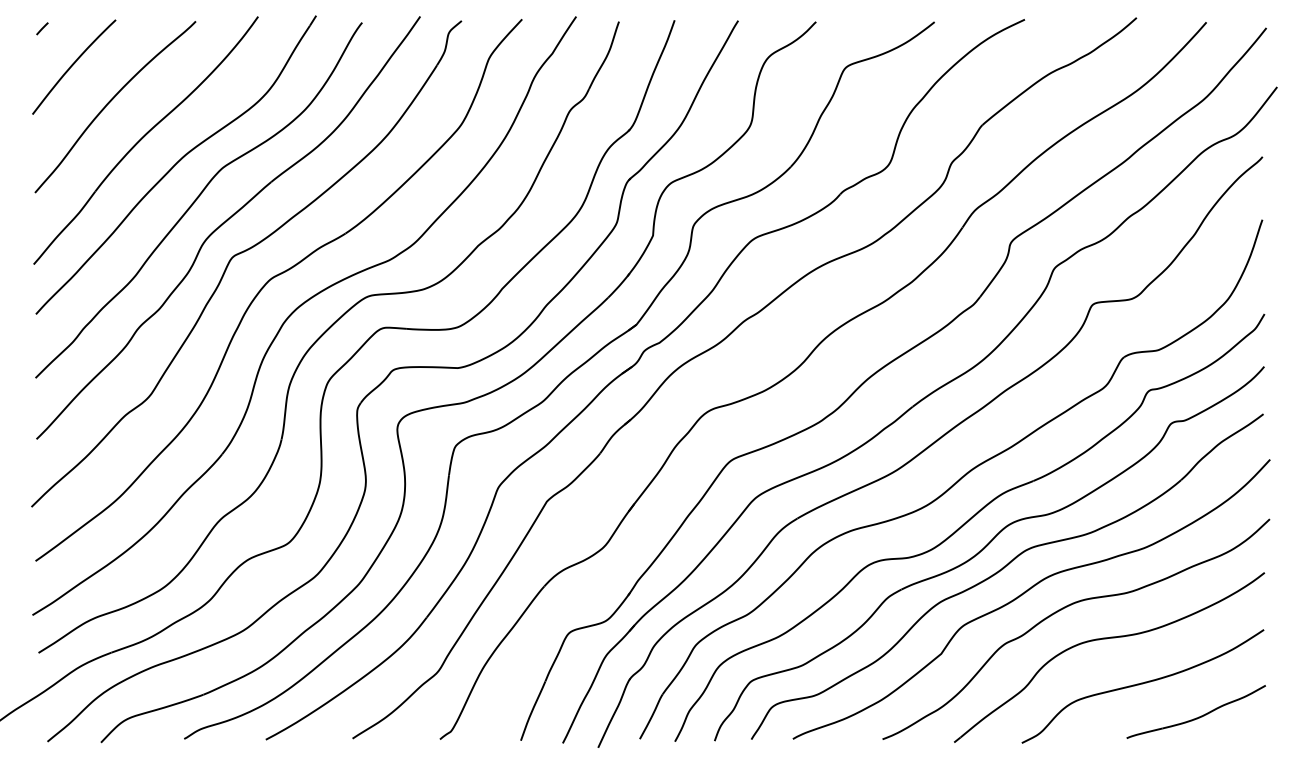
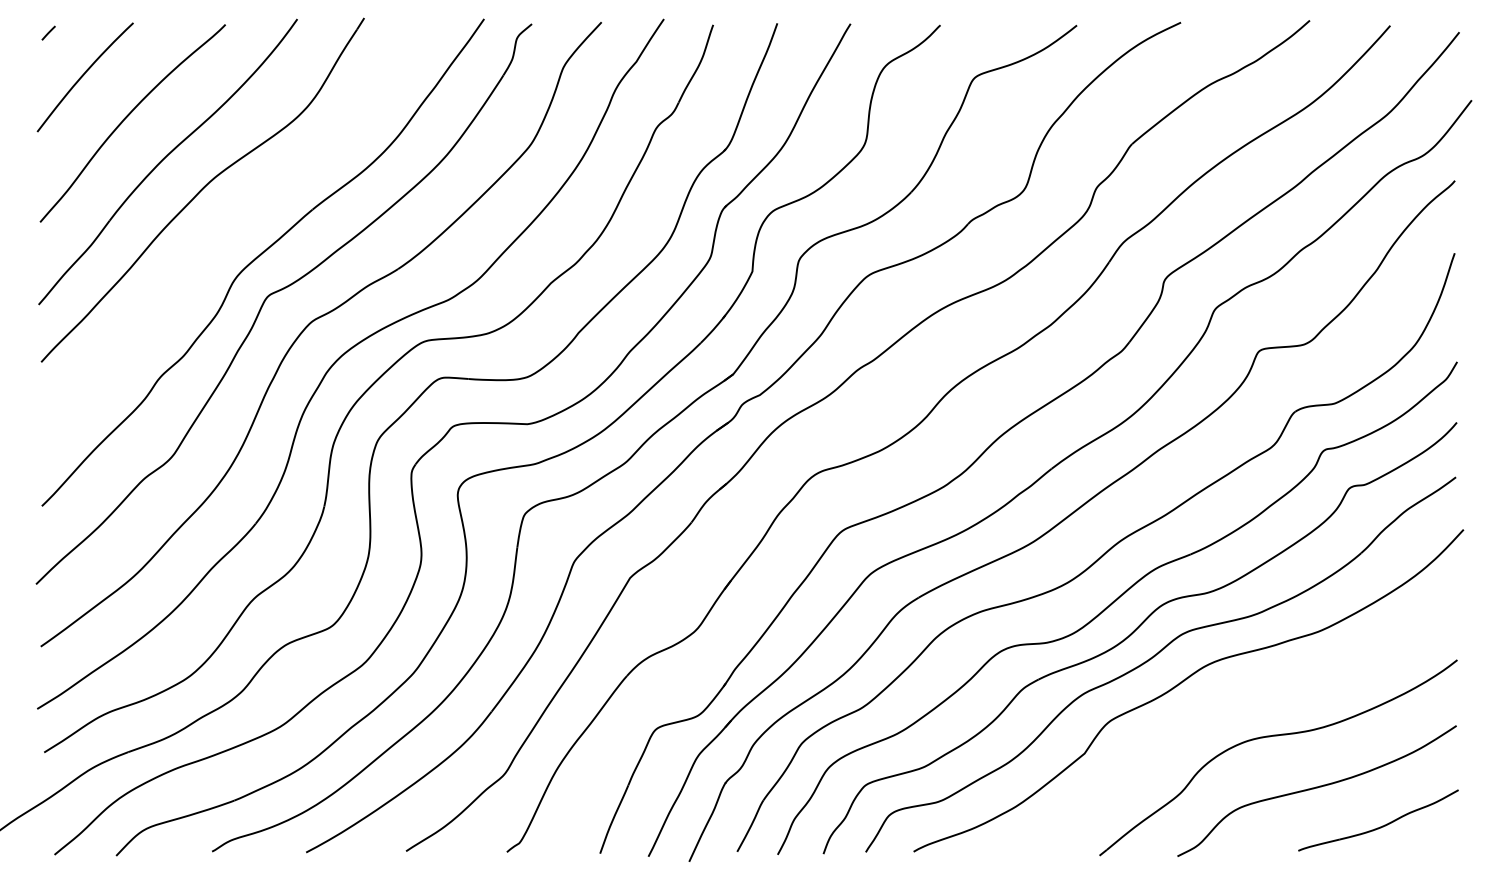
curve: (197, 199) -> (227, 229), removed
curve: (1065, 608) -> (1227, 701), removed

